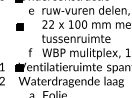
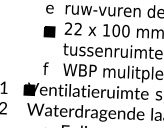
part: (19, 26) -> (48, 30), moved

